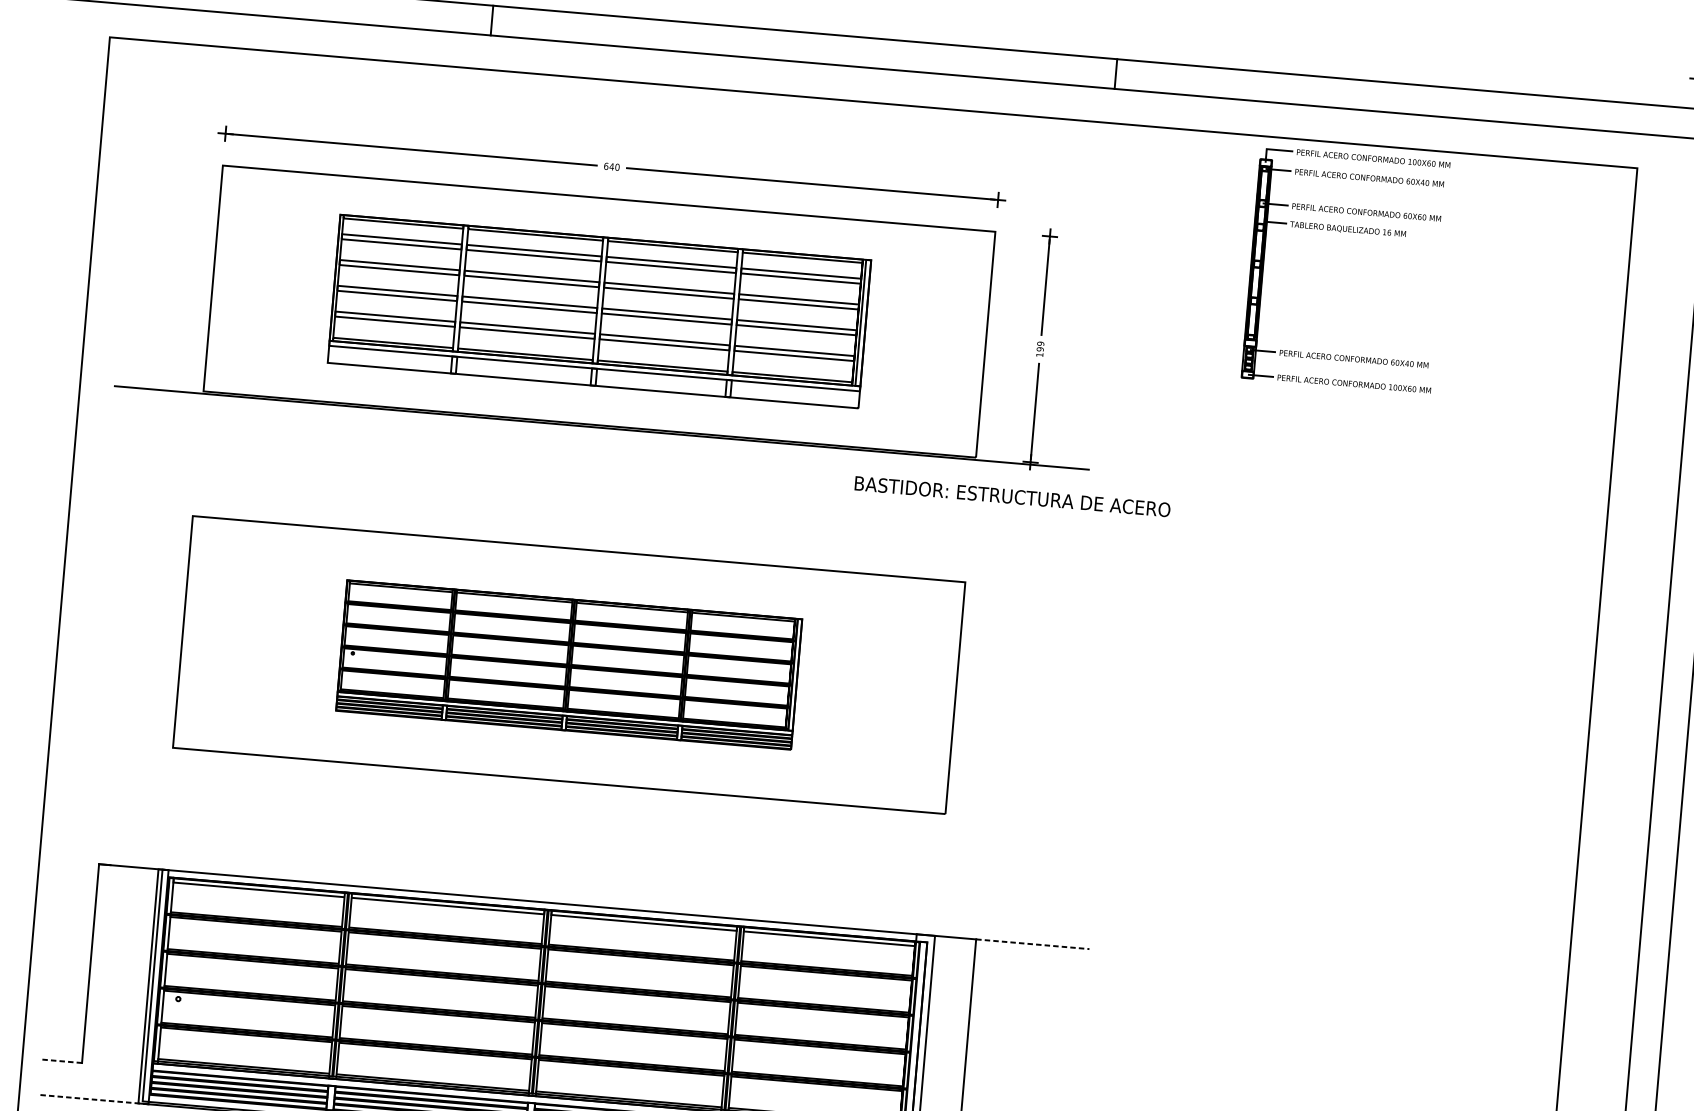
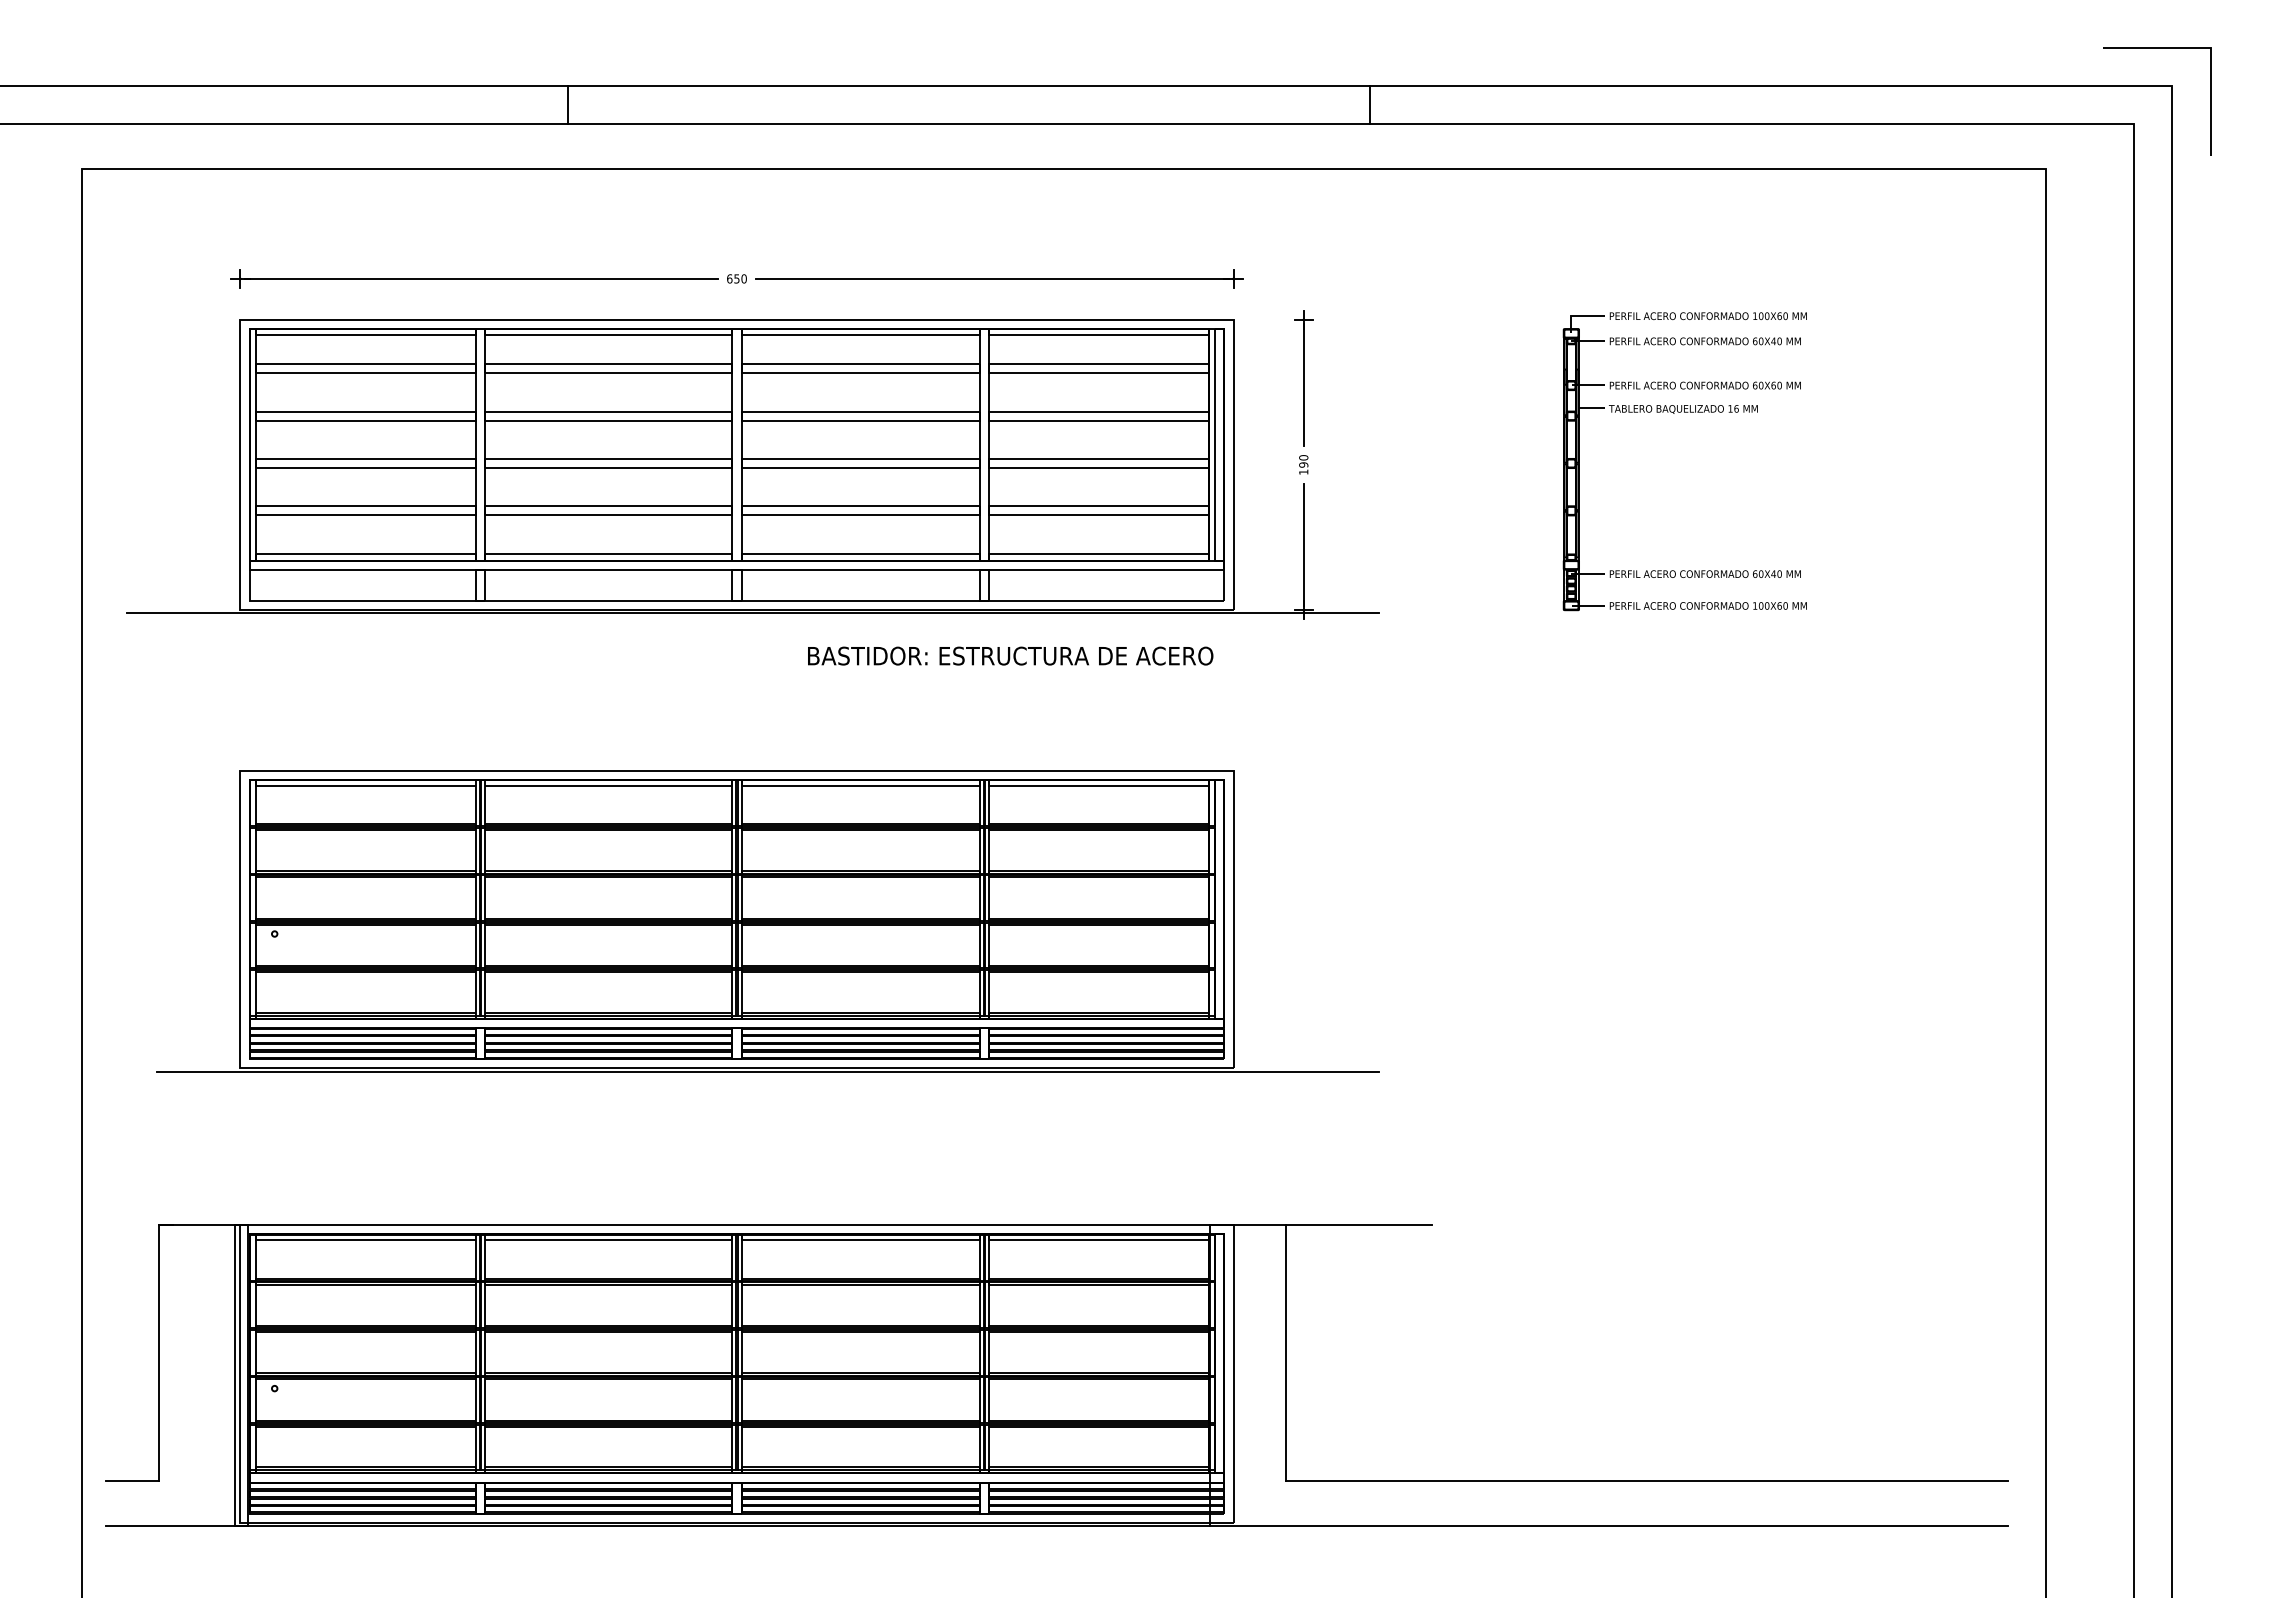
text: (611, 166) -> (736, 278), 640 -> 650
part: (1348, 232) -> (1684, 412), moved
part: (599, 311) -> (736, 464), size x1.43
text: (1040, 343) -> (1303, 457), 199 -> 190
text: (1012, 496) -> (1010, 655), moved
part: (568, 665) -> (736, 919), size x1.67
line: (582, 785) -> (767, 1071), added
line: (1032, 944) -> (1359, 1225), dashed -> solid
line: (60, 1061) -> (131, 1480), dashed -> solid
line: (92, 1099) -> (176, 1526), dashed -> solid

